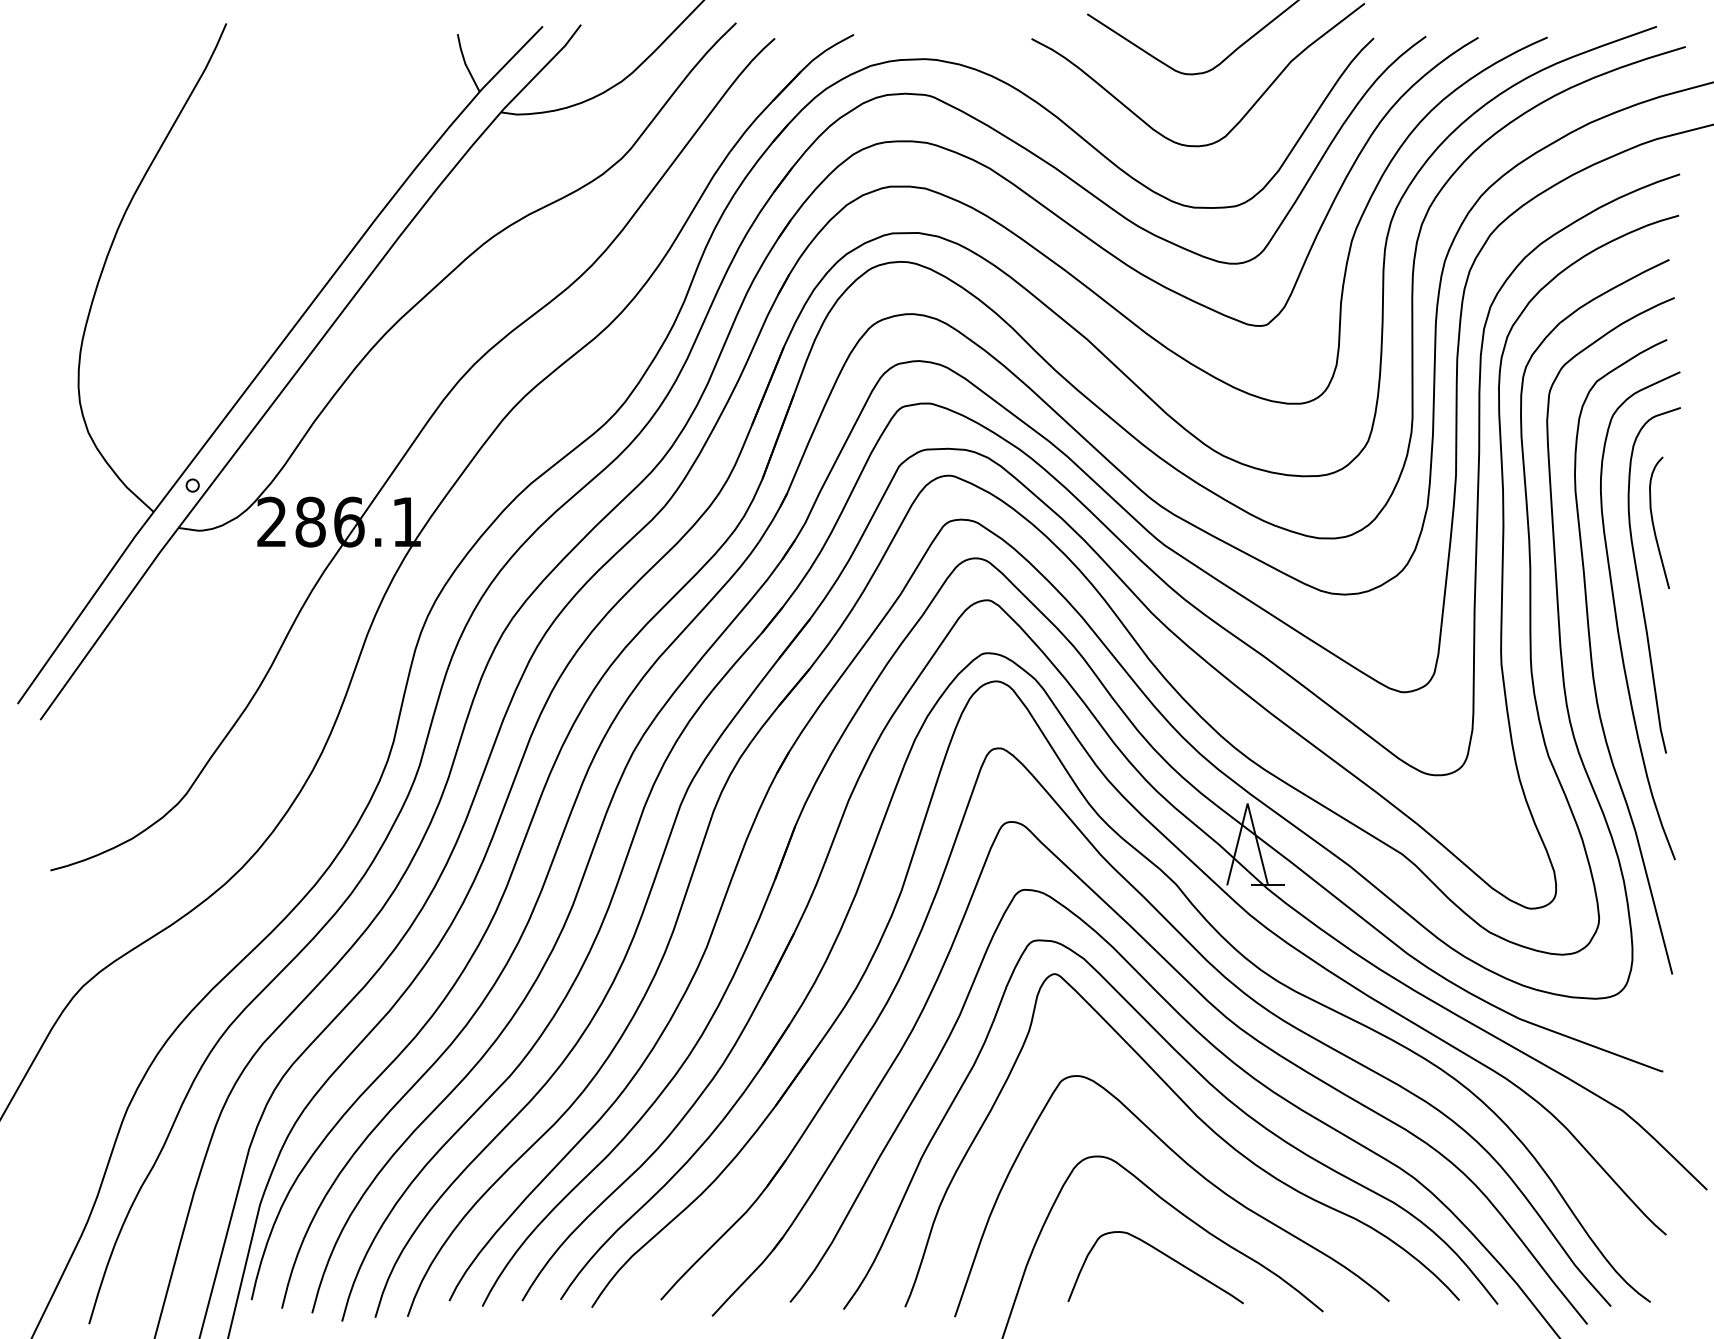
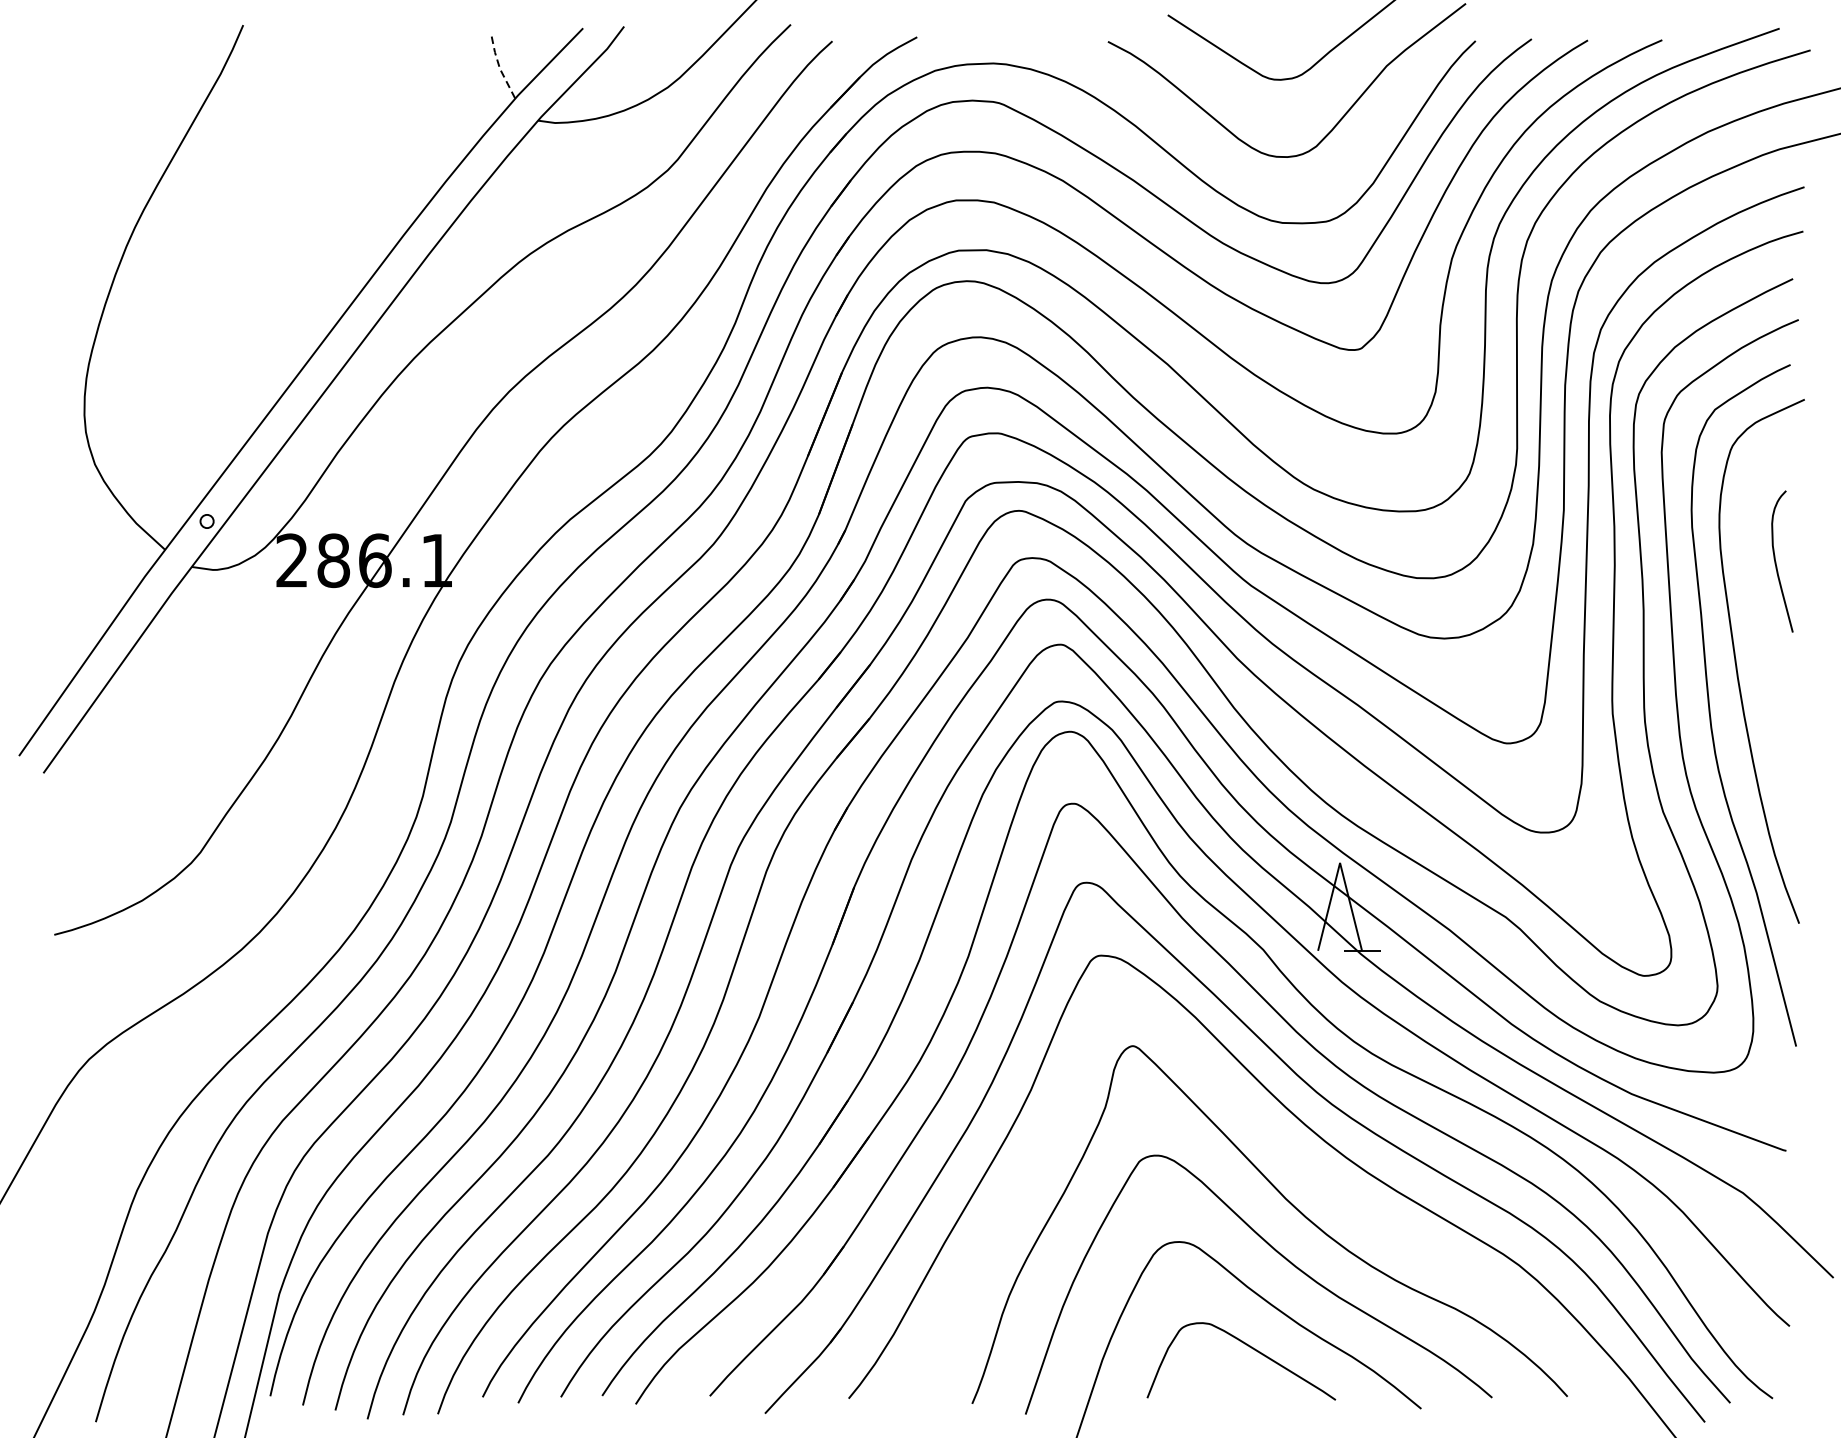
line: (465, 64) -> (500, 69), solid -> dashed
curve: (1639, 580) -> (1760, 623), removed
curve: (1209, 1084) -> (1299, 1164), removed

